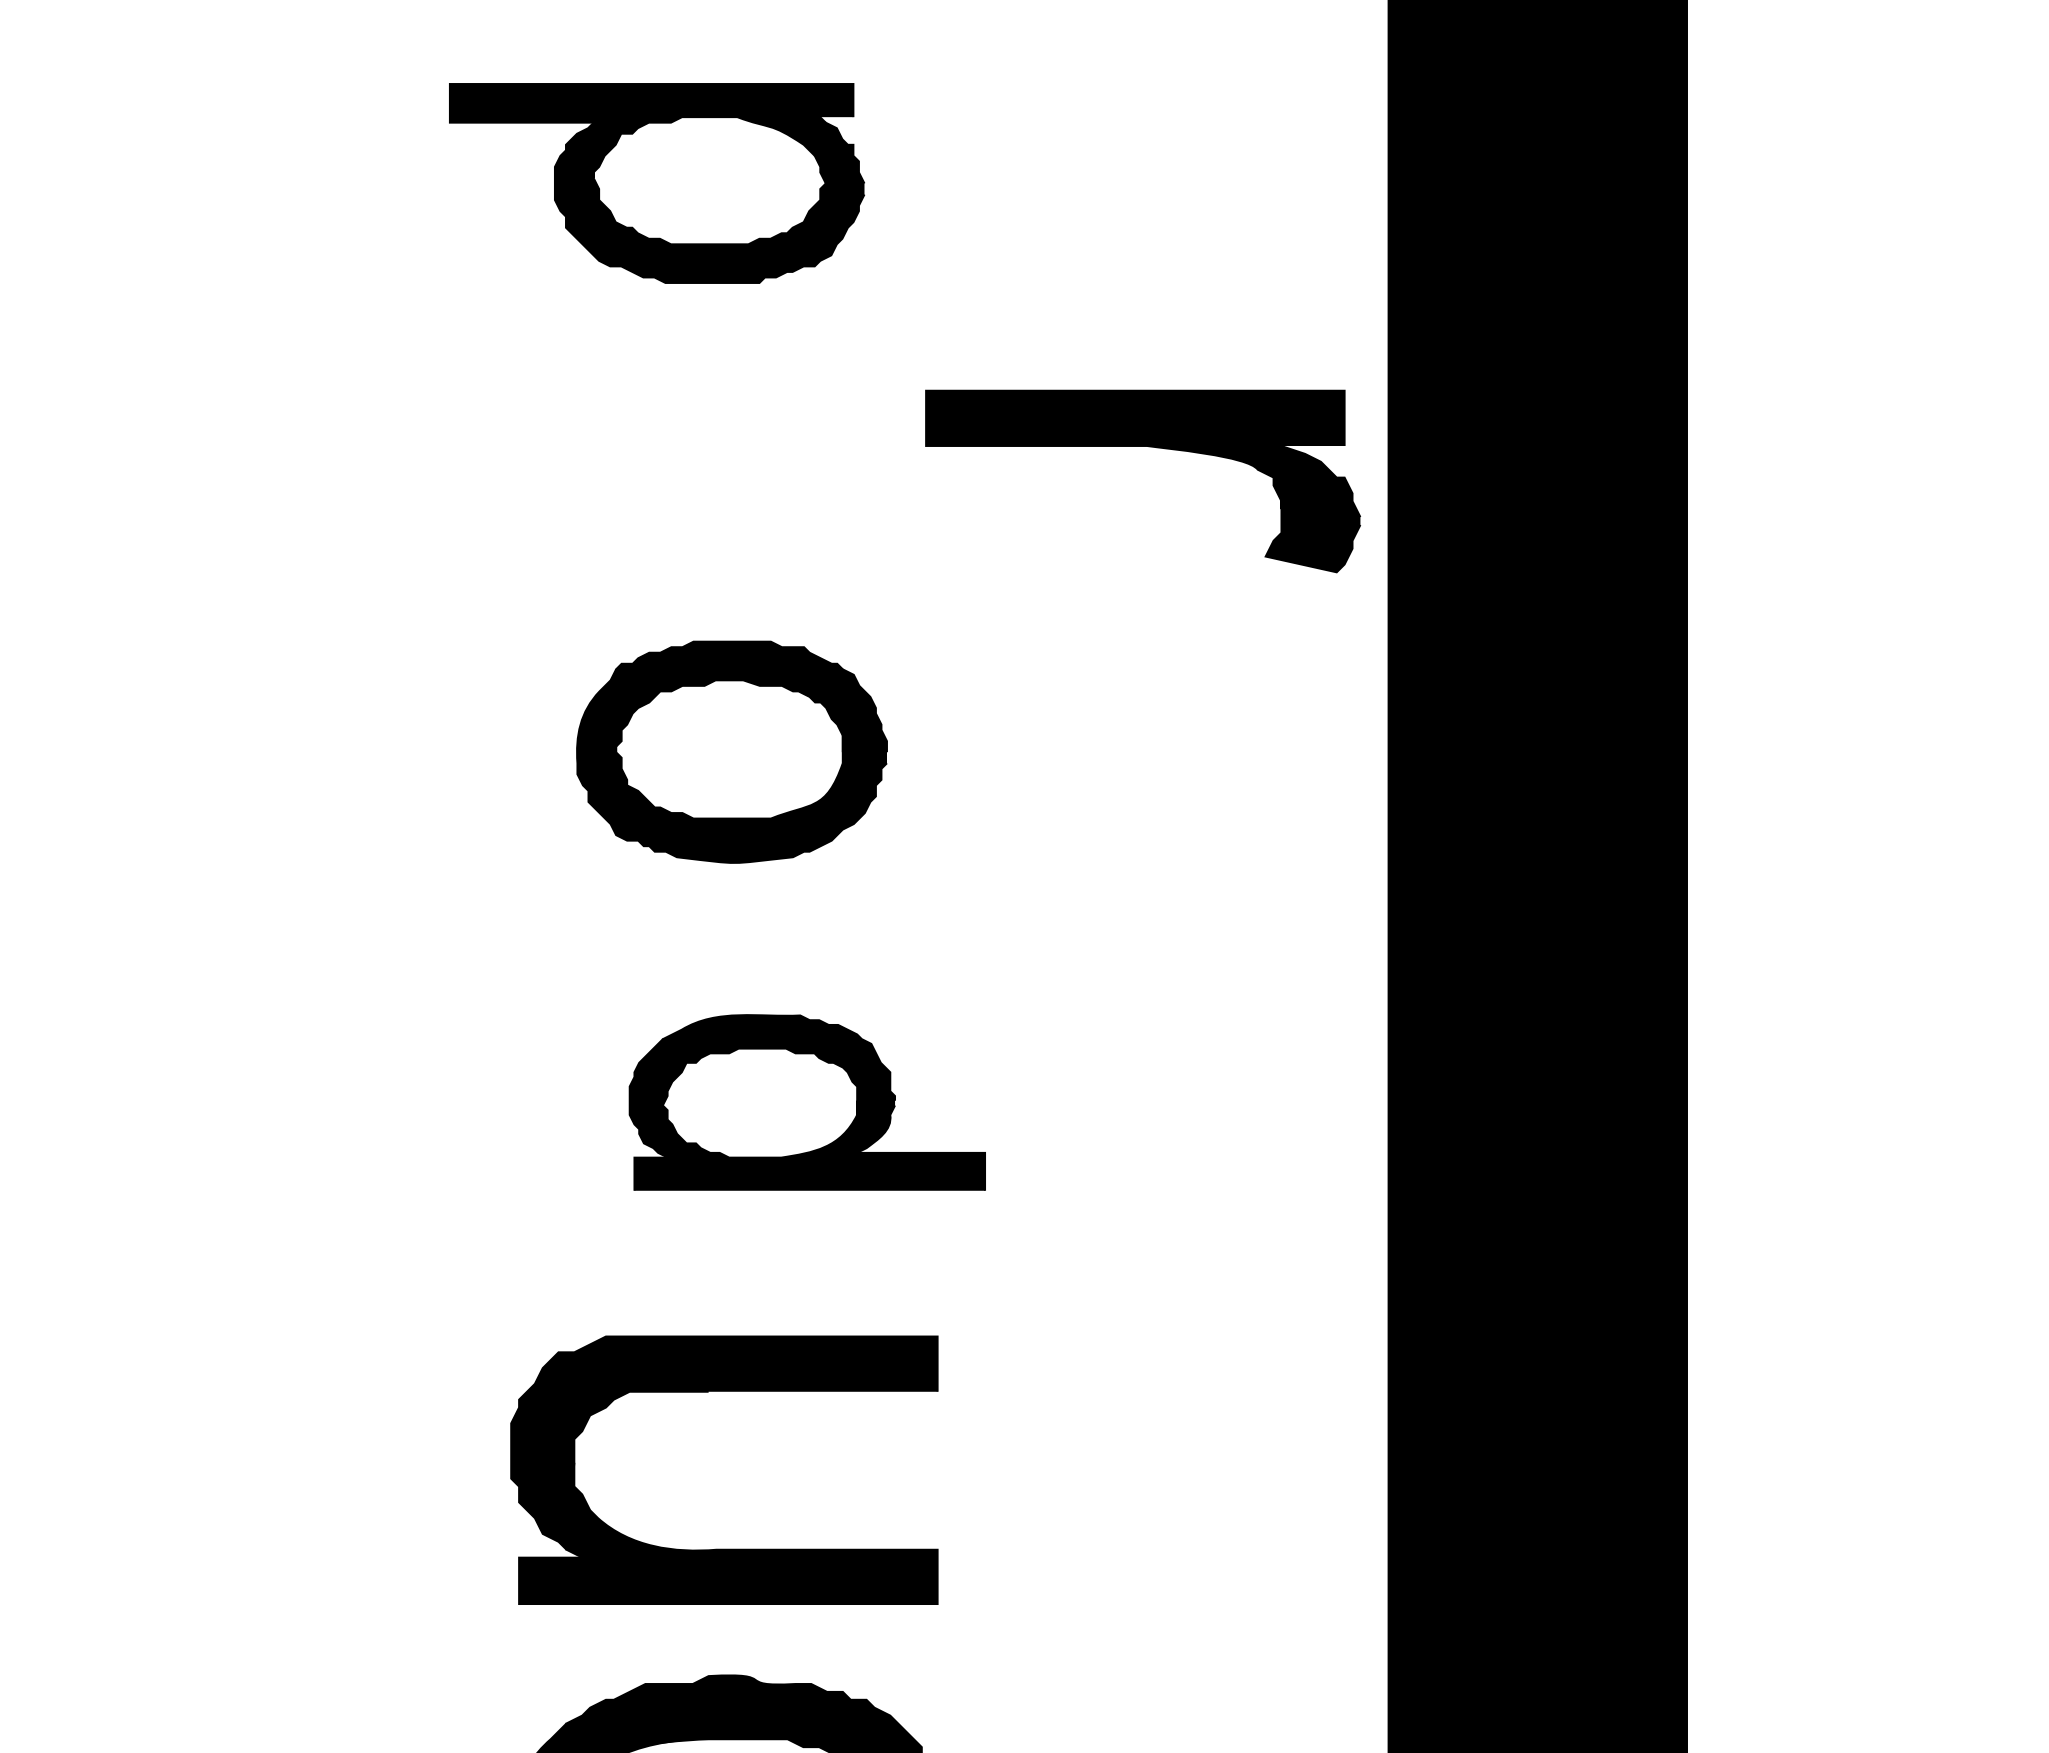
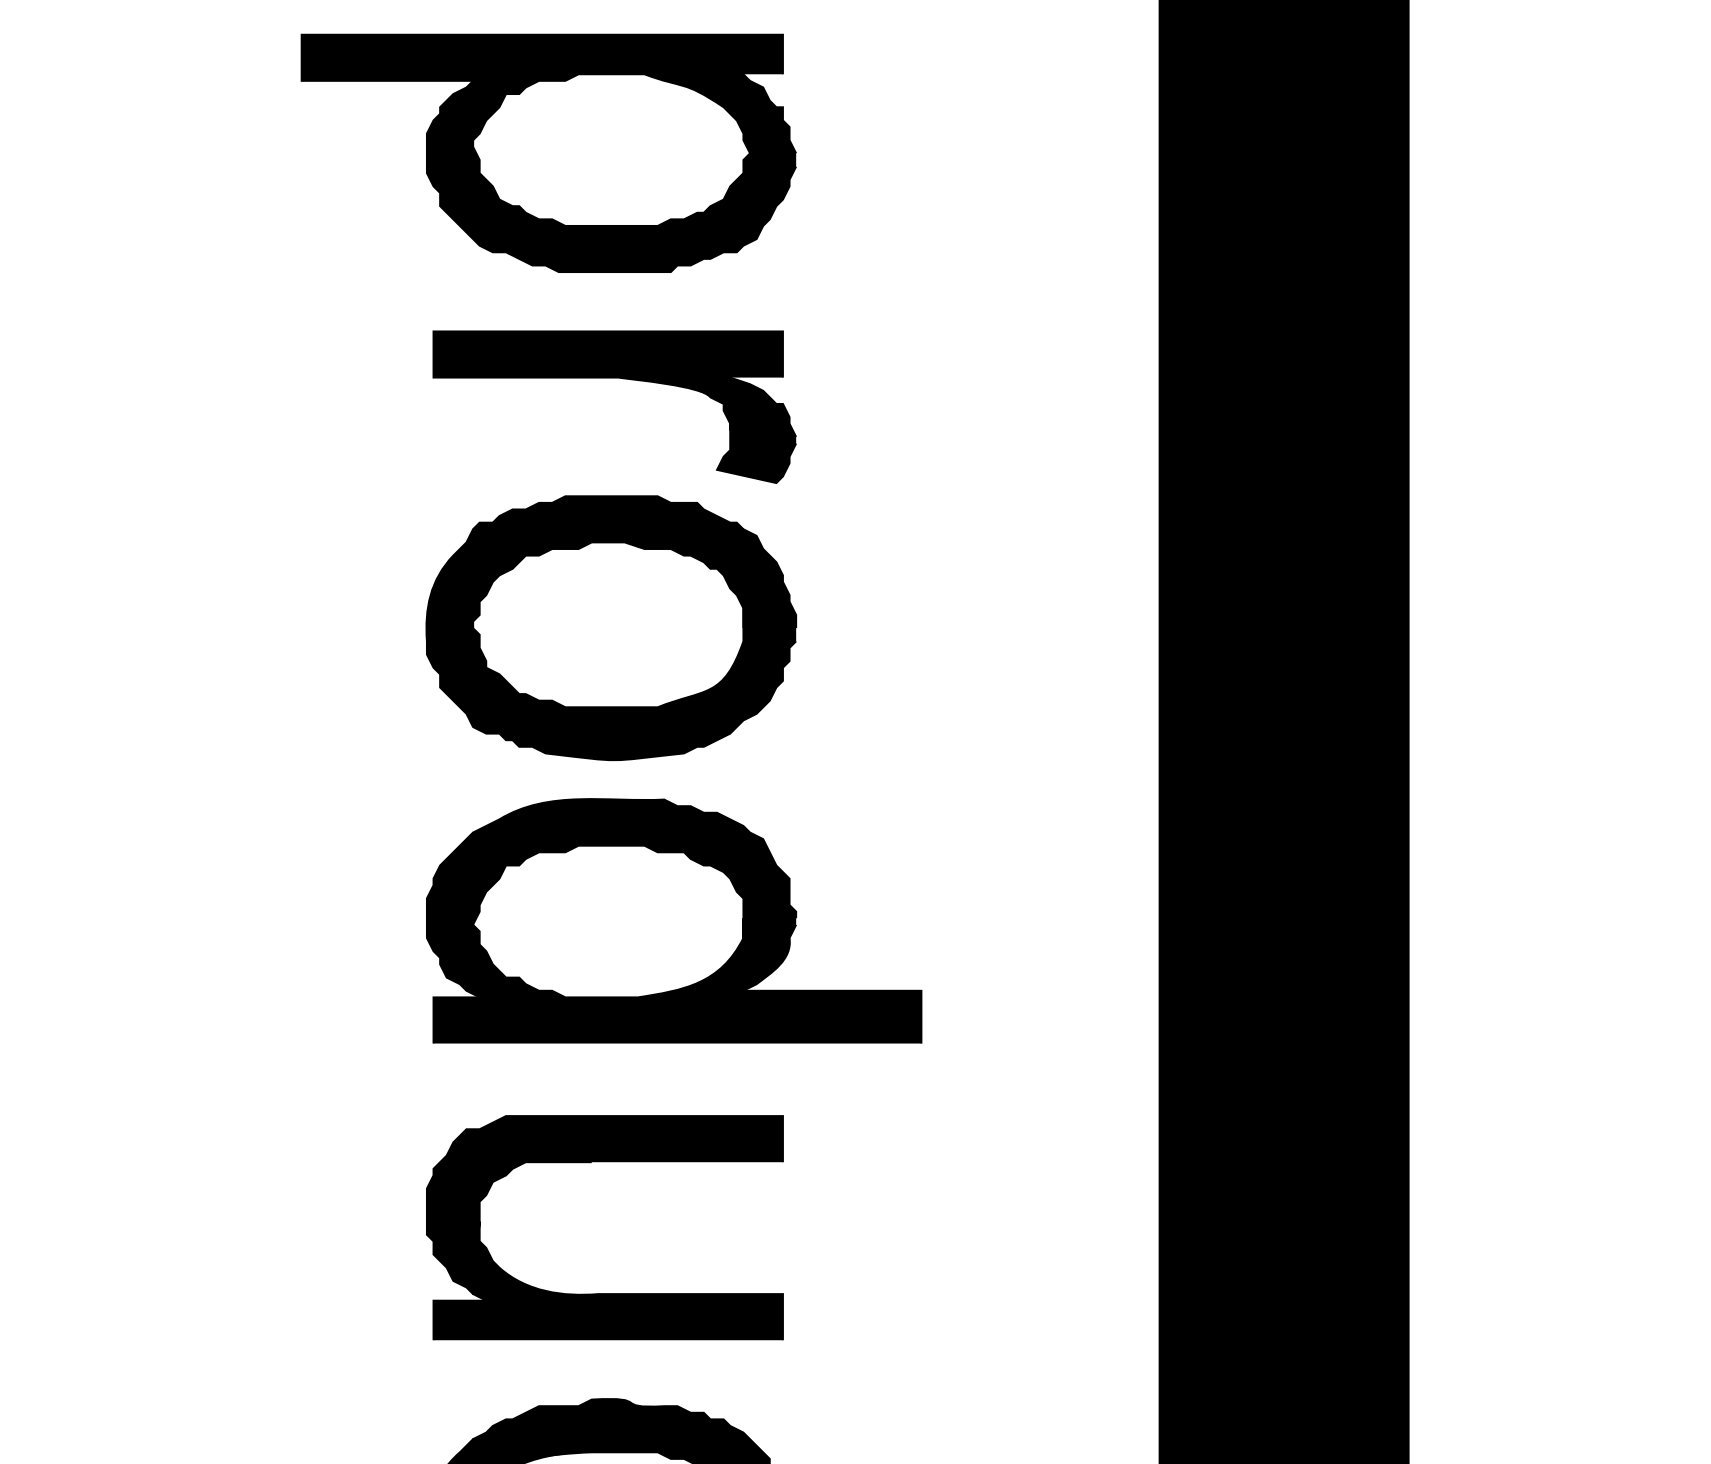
part: (656, 183) -> (548, 153), size x1.43
part: (1148, 447) -> (619, 378), moved
part: (731, 752) -> (610, 628), size x1.43
part: (807, 1102) -> (674, 920), size x1.67

